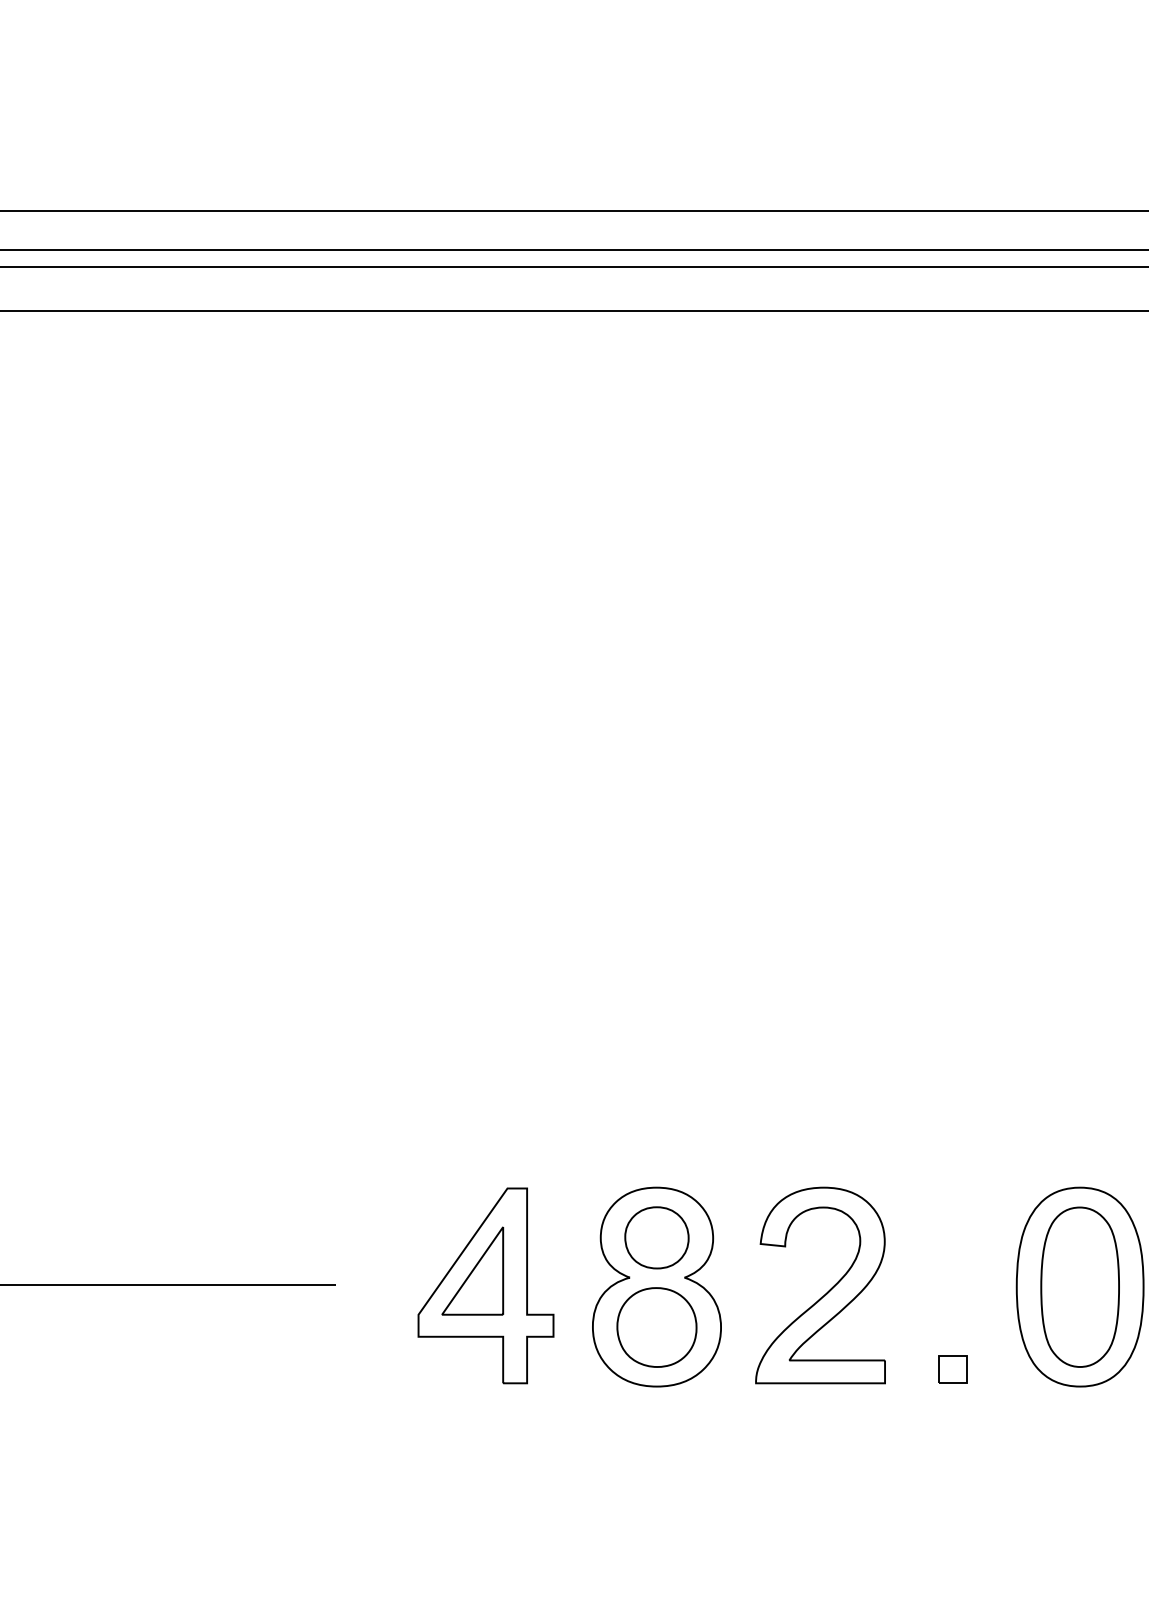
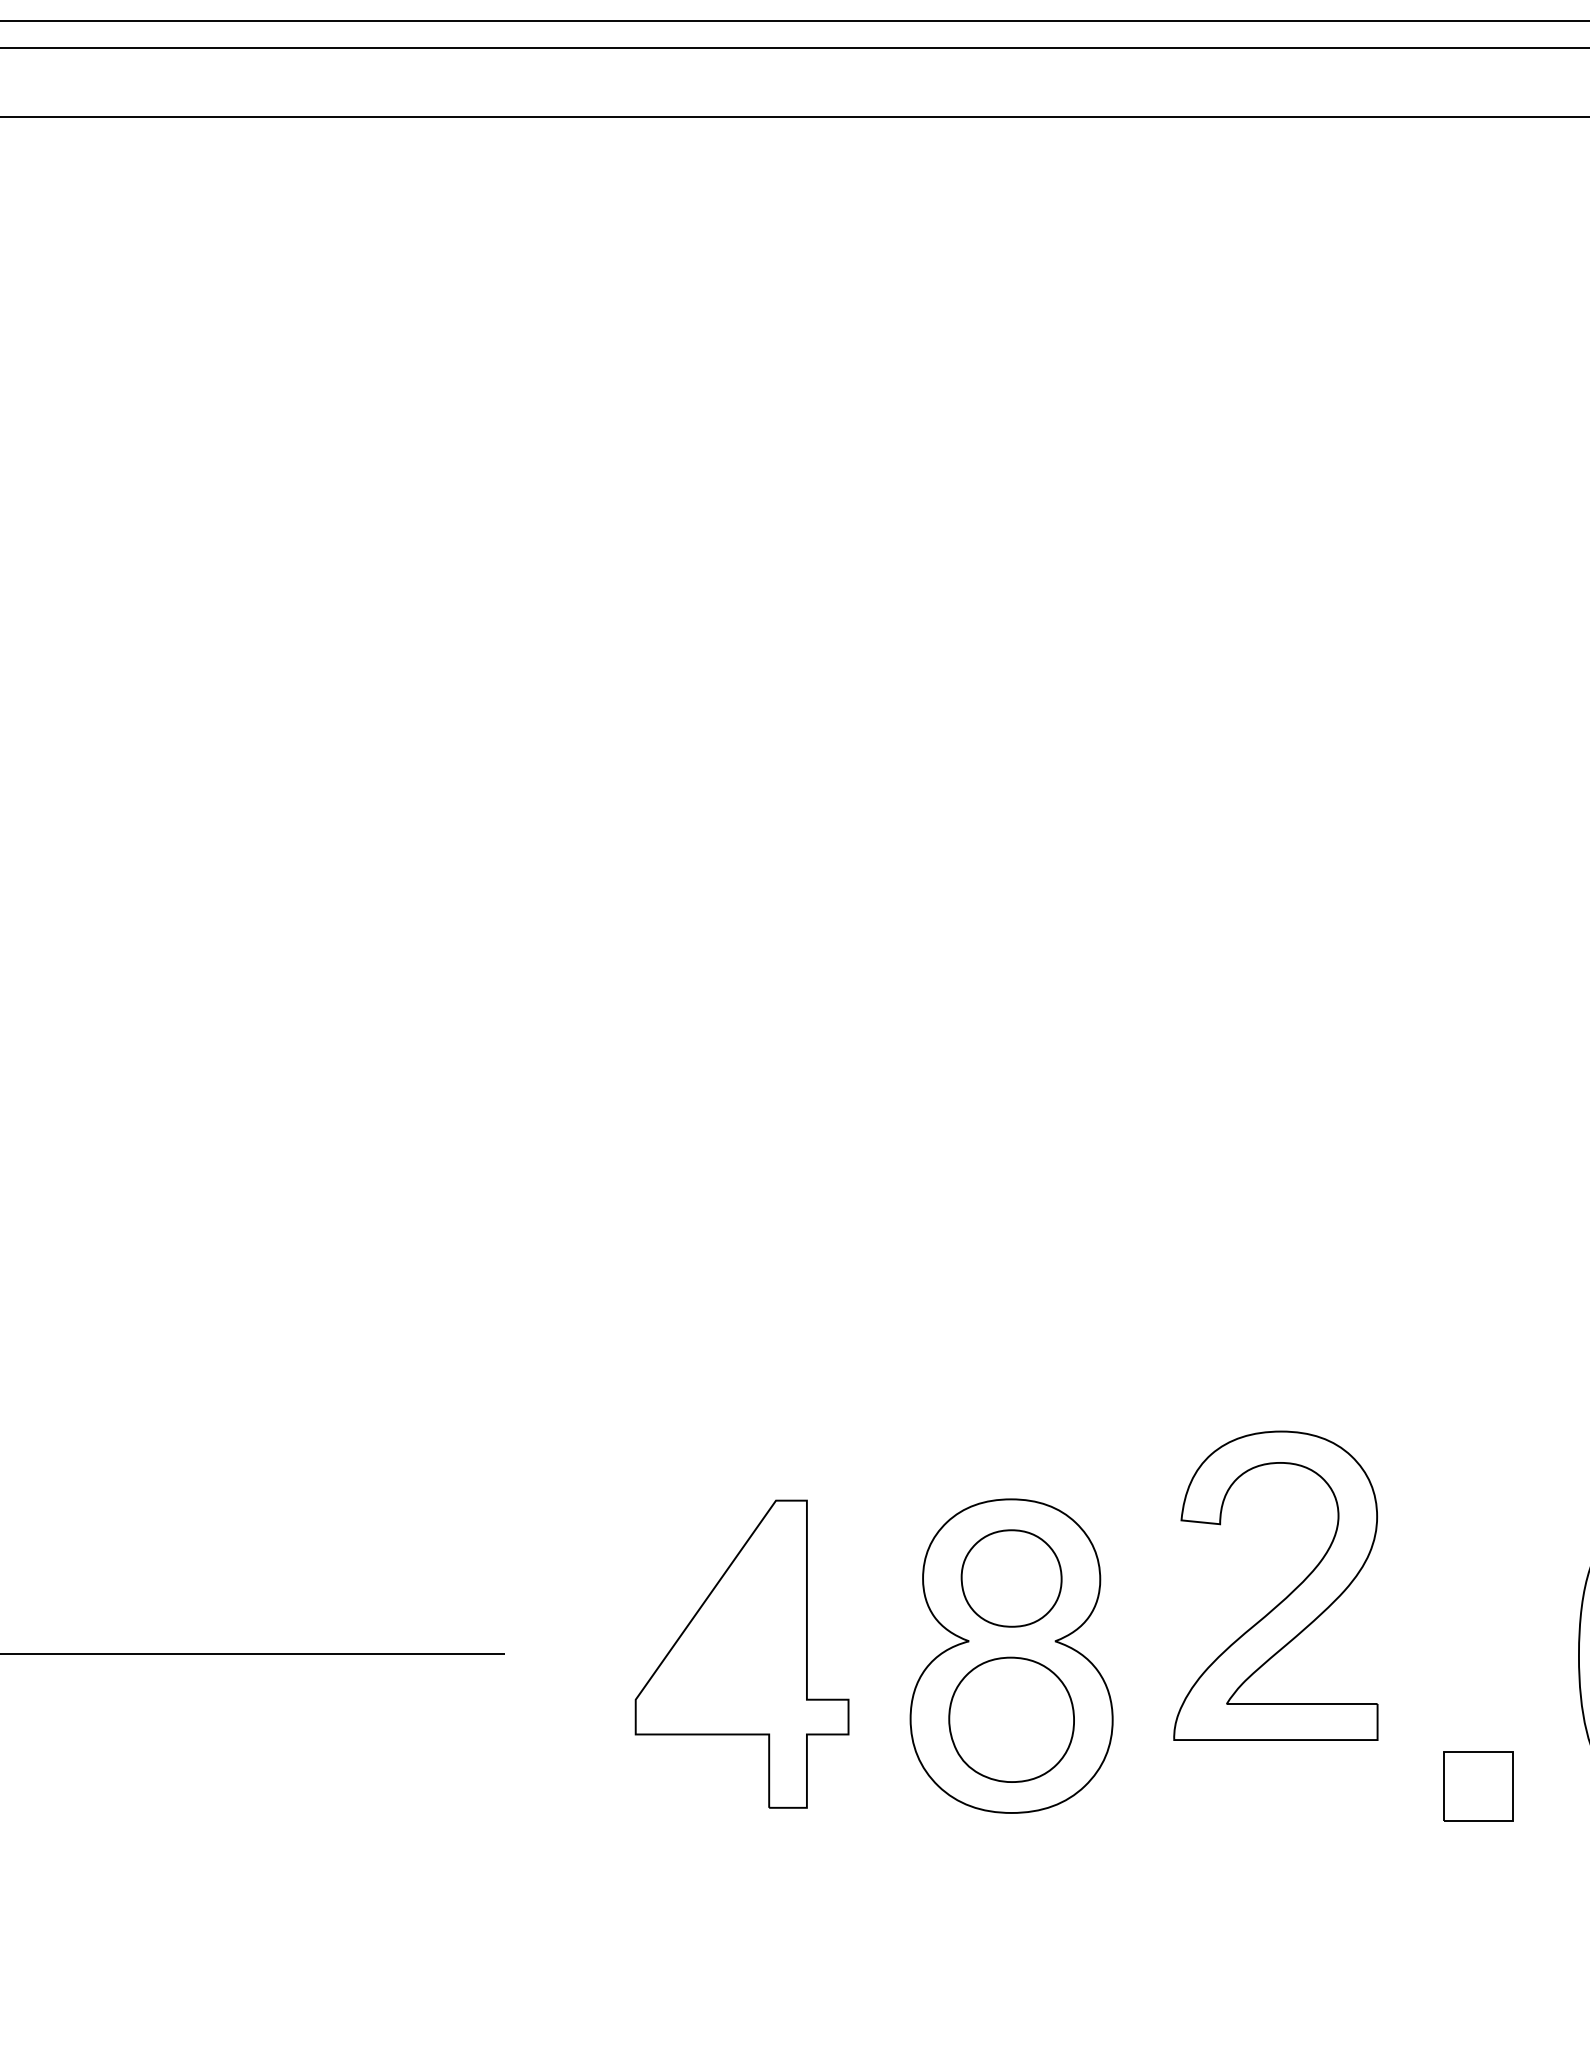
part: (472, 1270) -> (720, 1629), removed
part: (827, 1291) -> (1286, 1595), moved
part: (952, 1369) -> (1477, 1786), size x1.6

